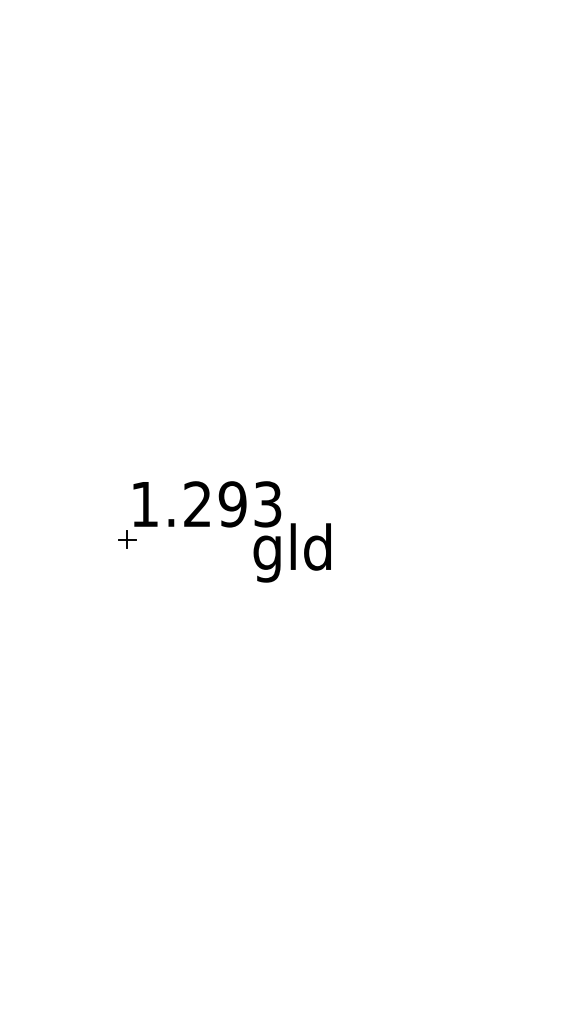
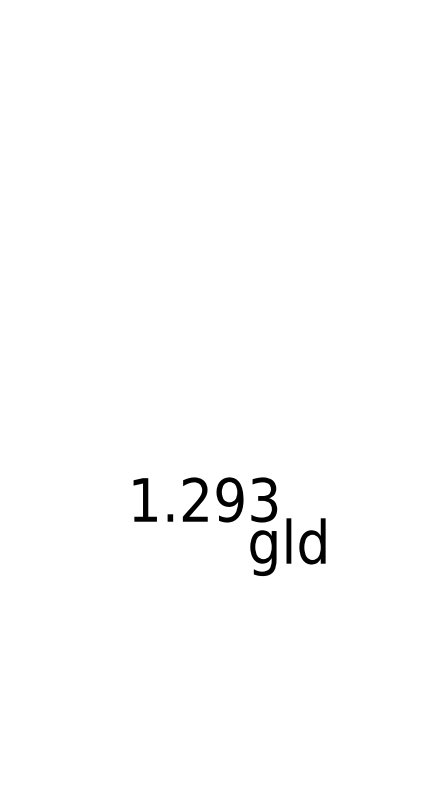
part: (127, 539) -> (127, 534), removed

